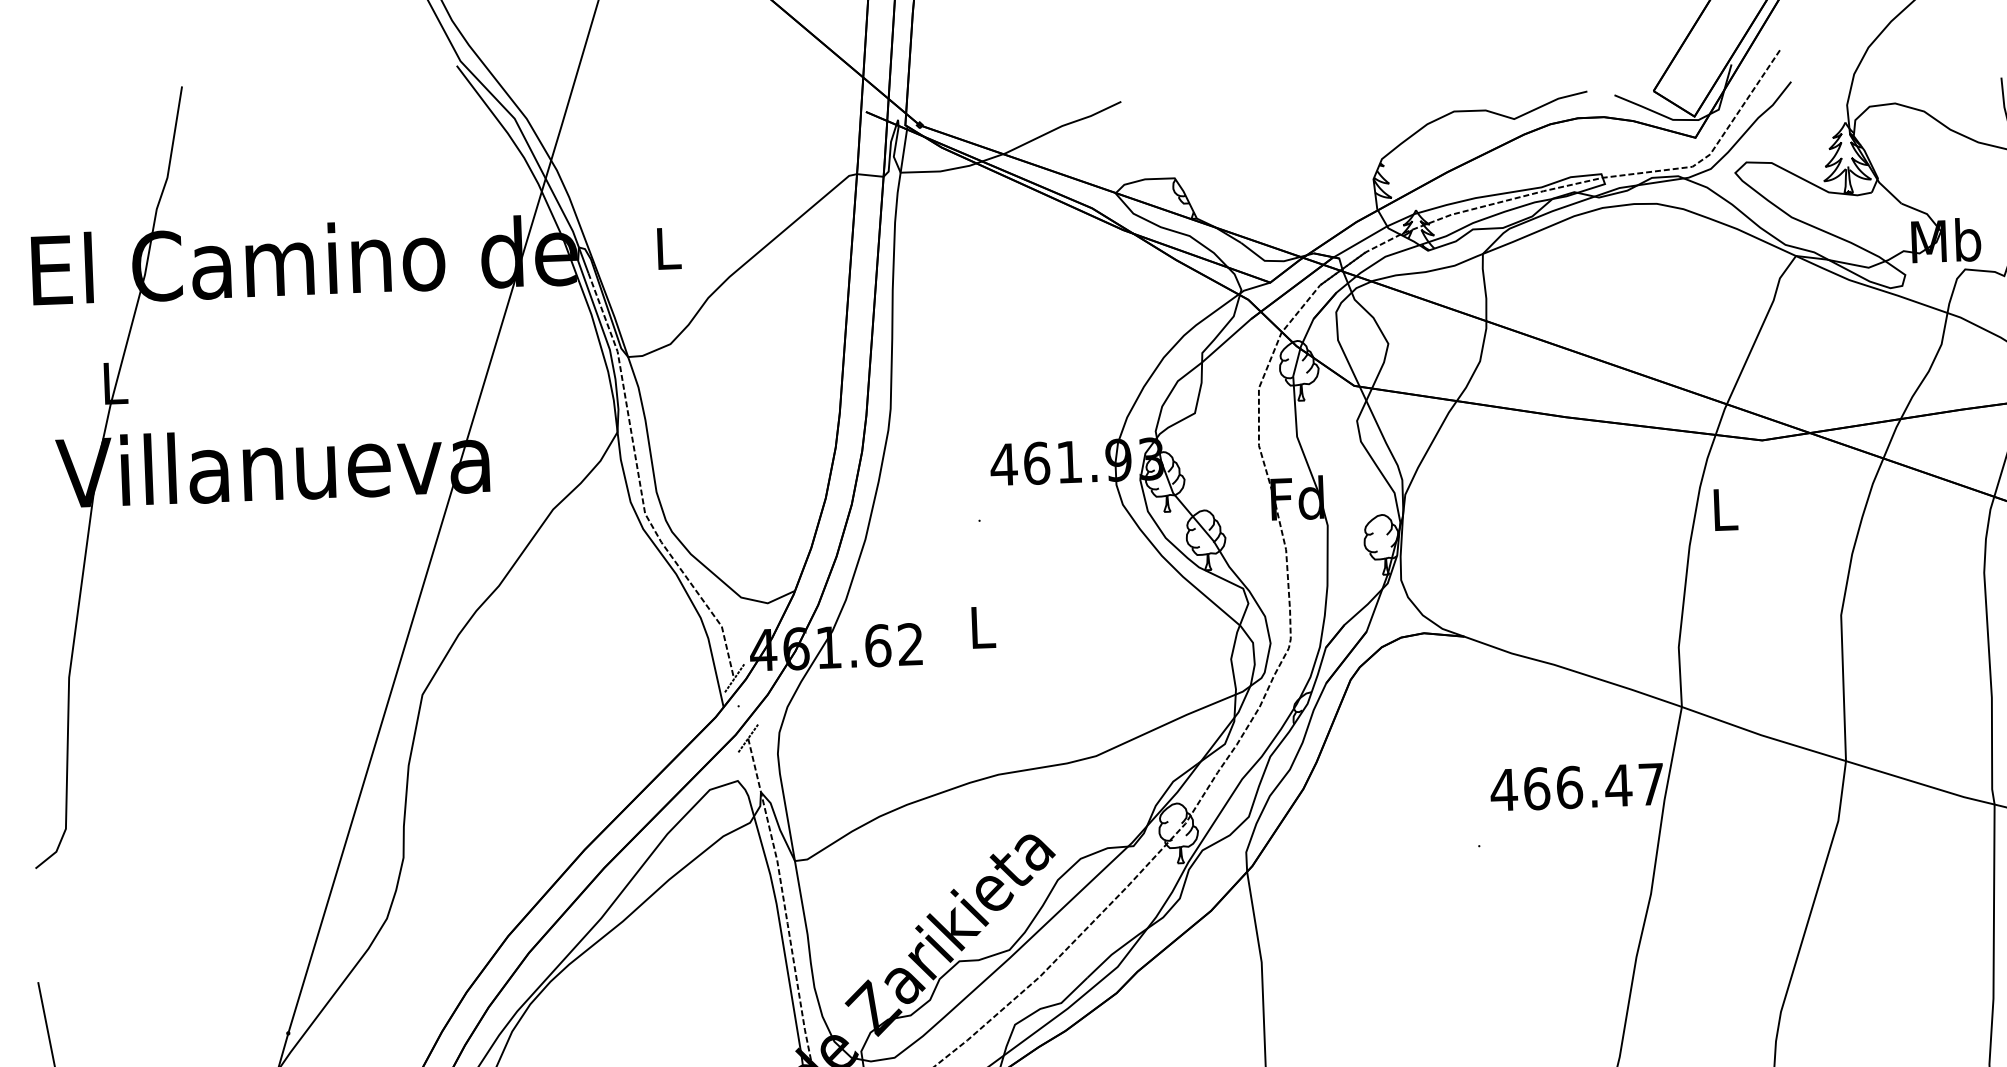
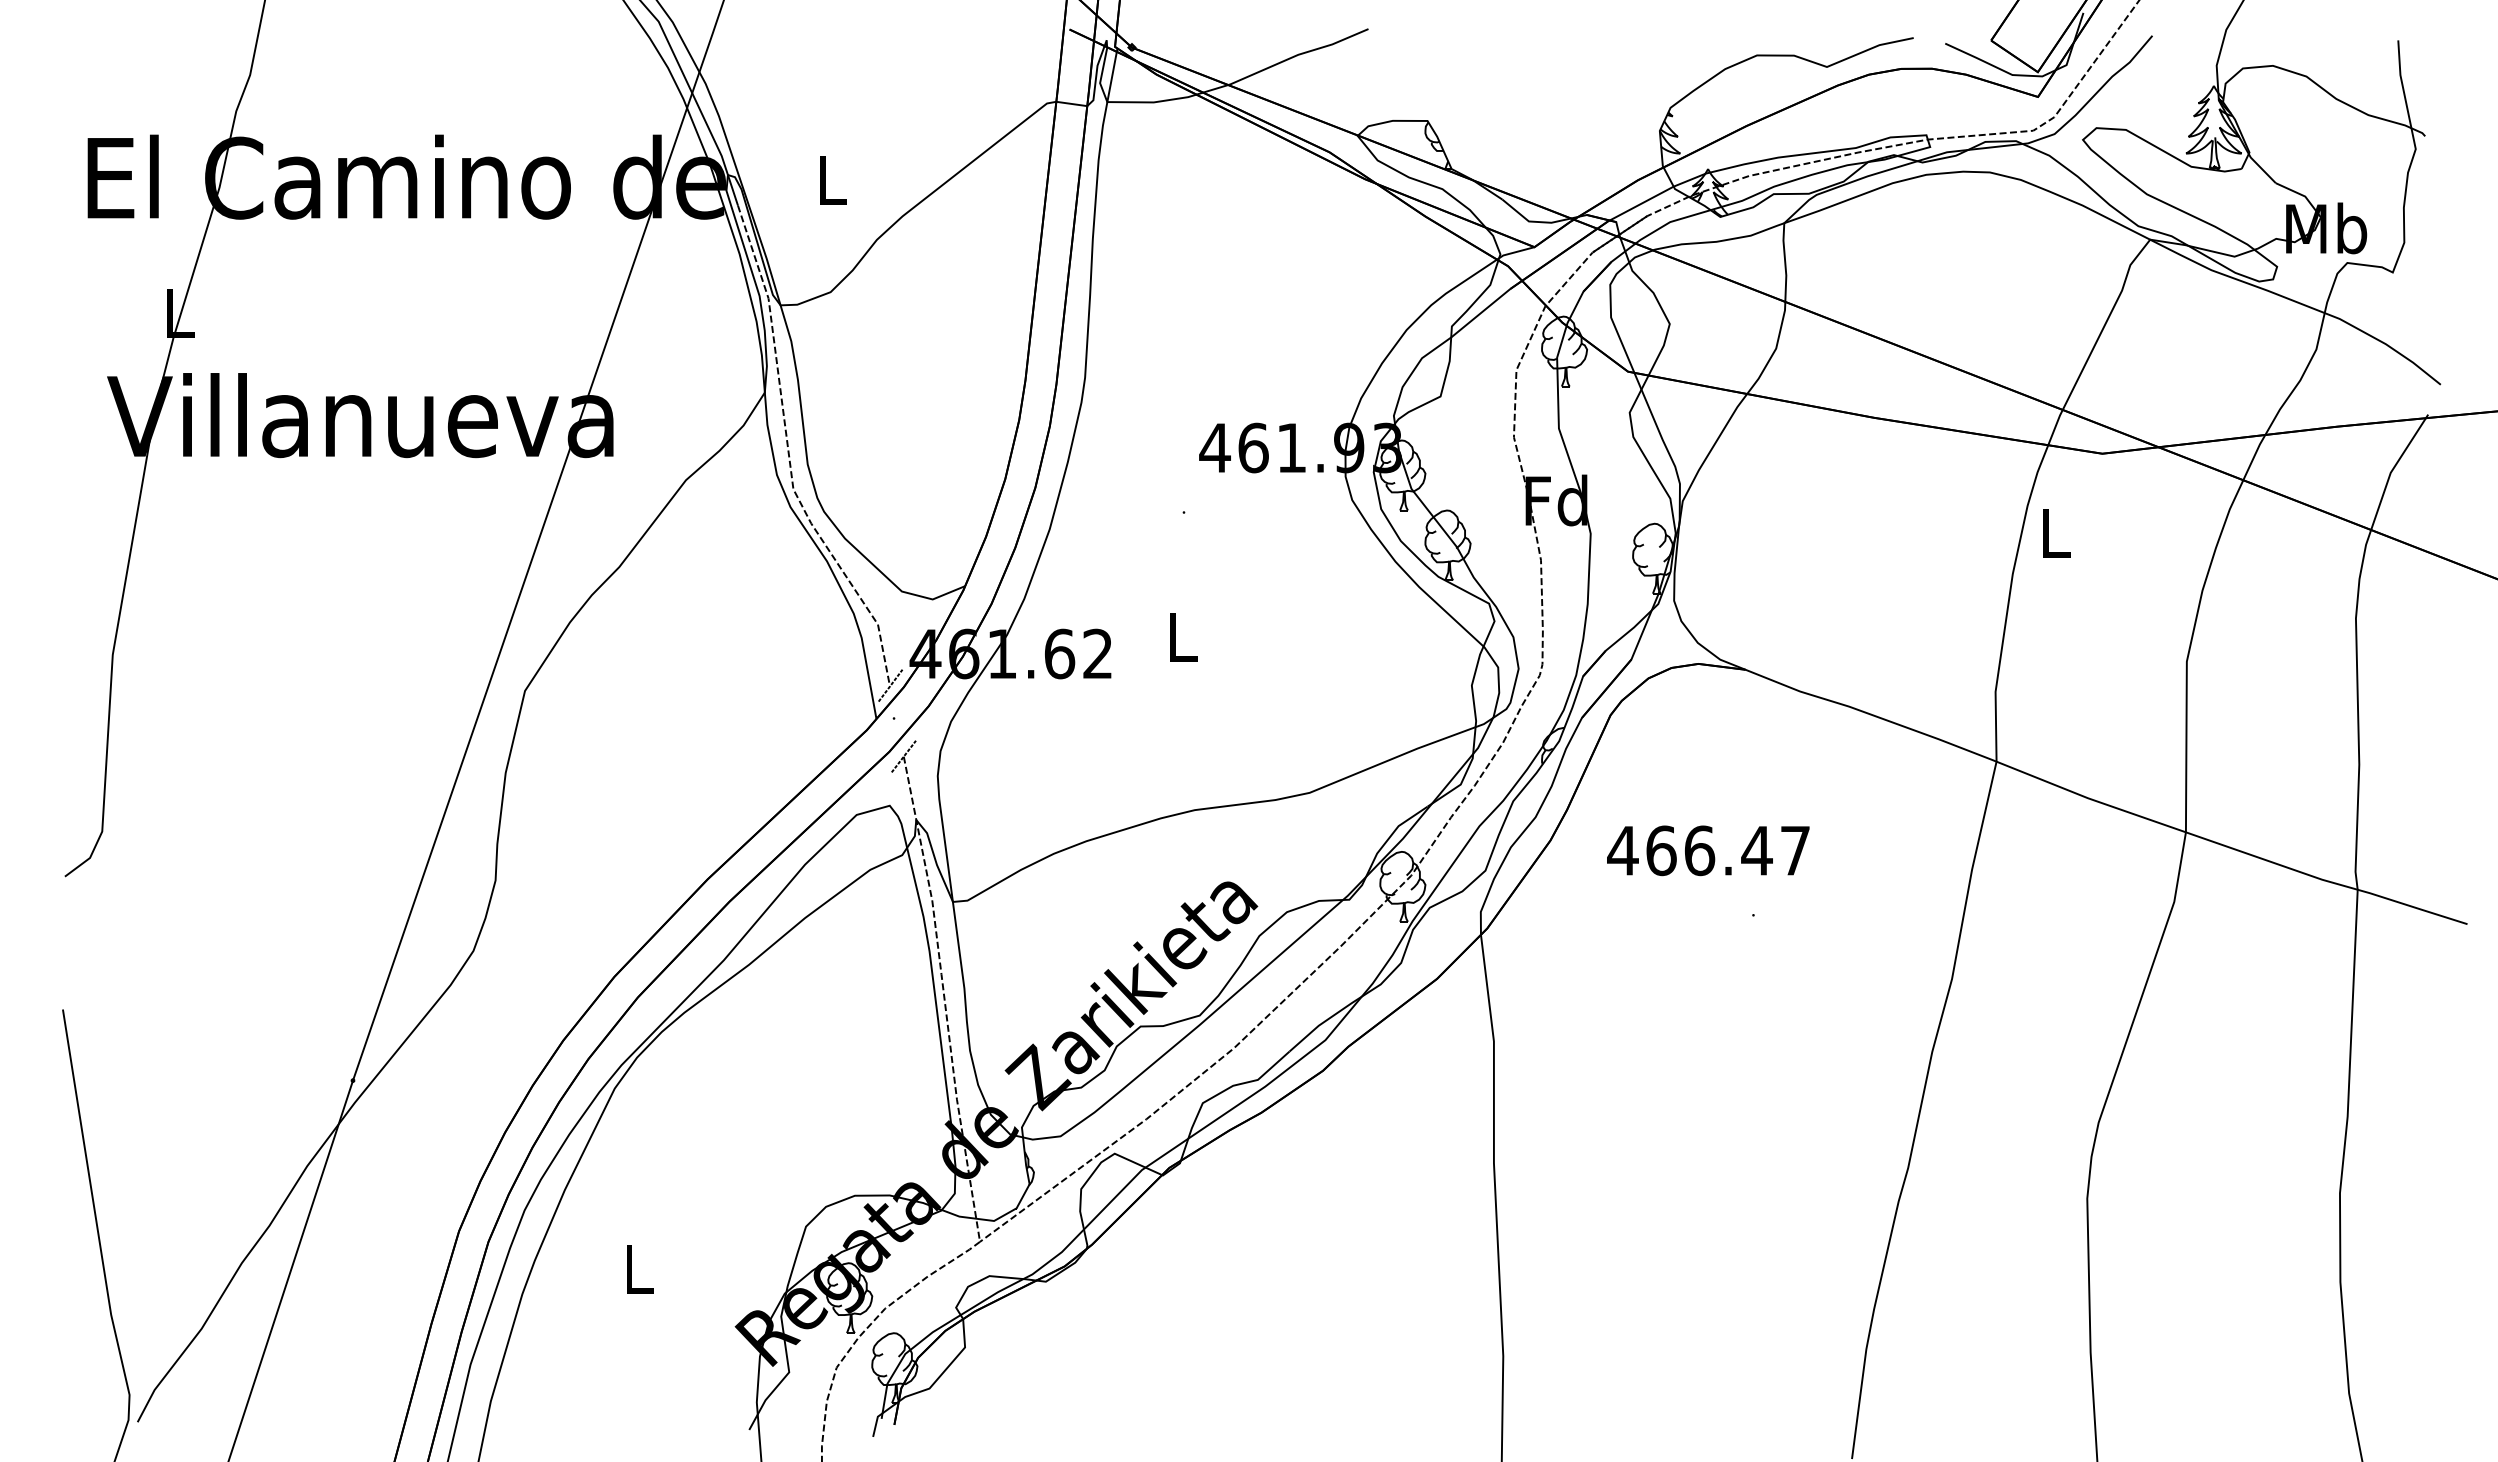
text: (1577, 786) -> (1708, 850), moved

